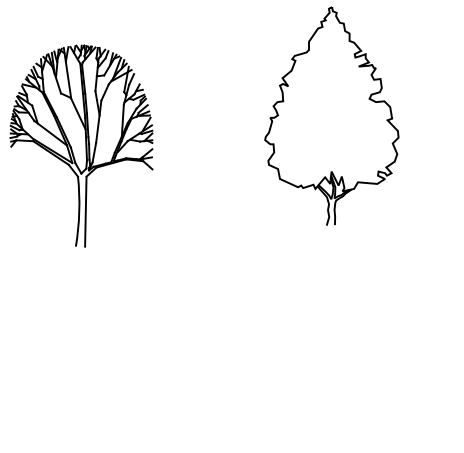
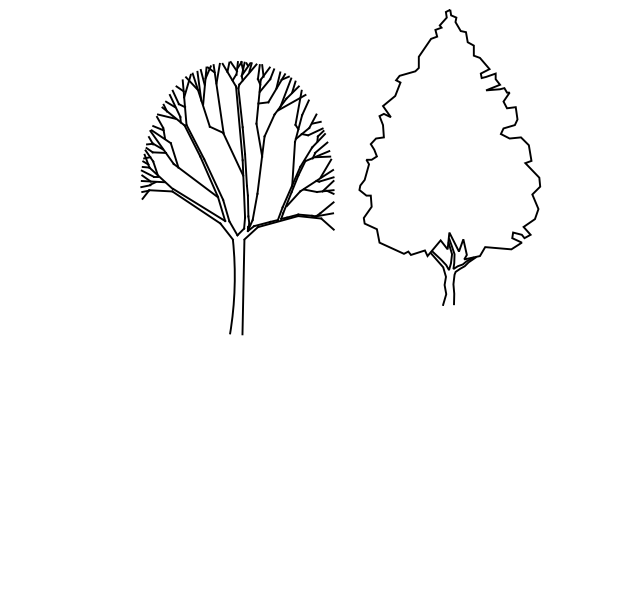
part: (81, 146) -> (237, 198), moved

